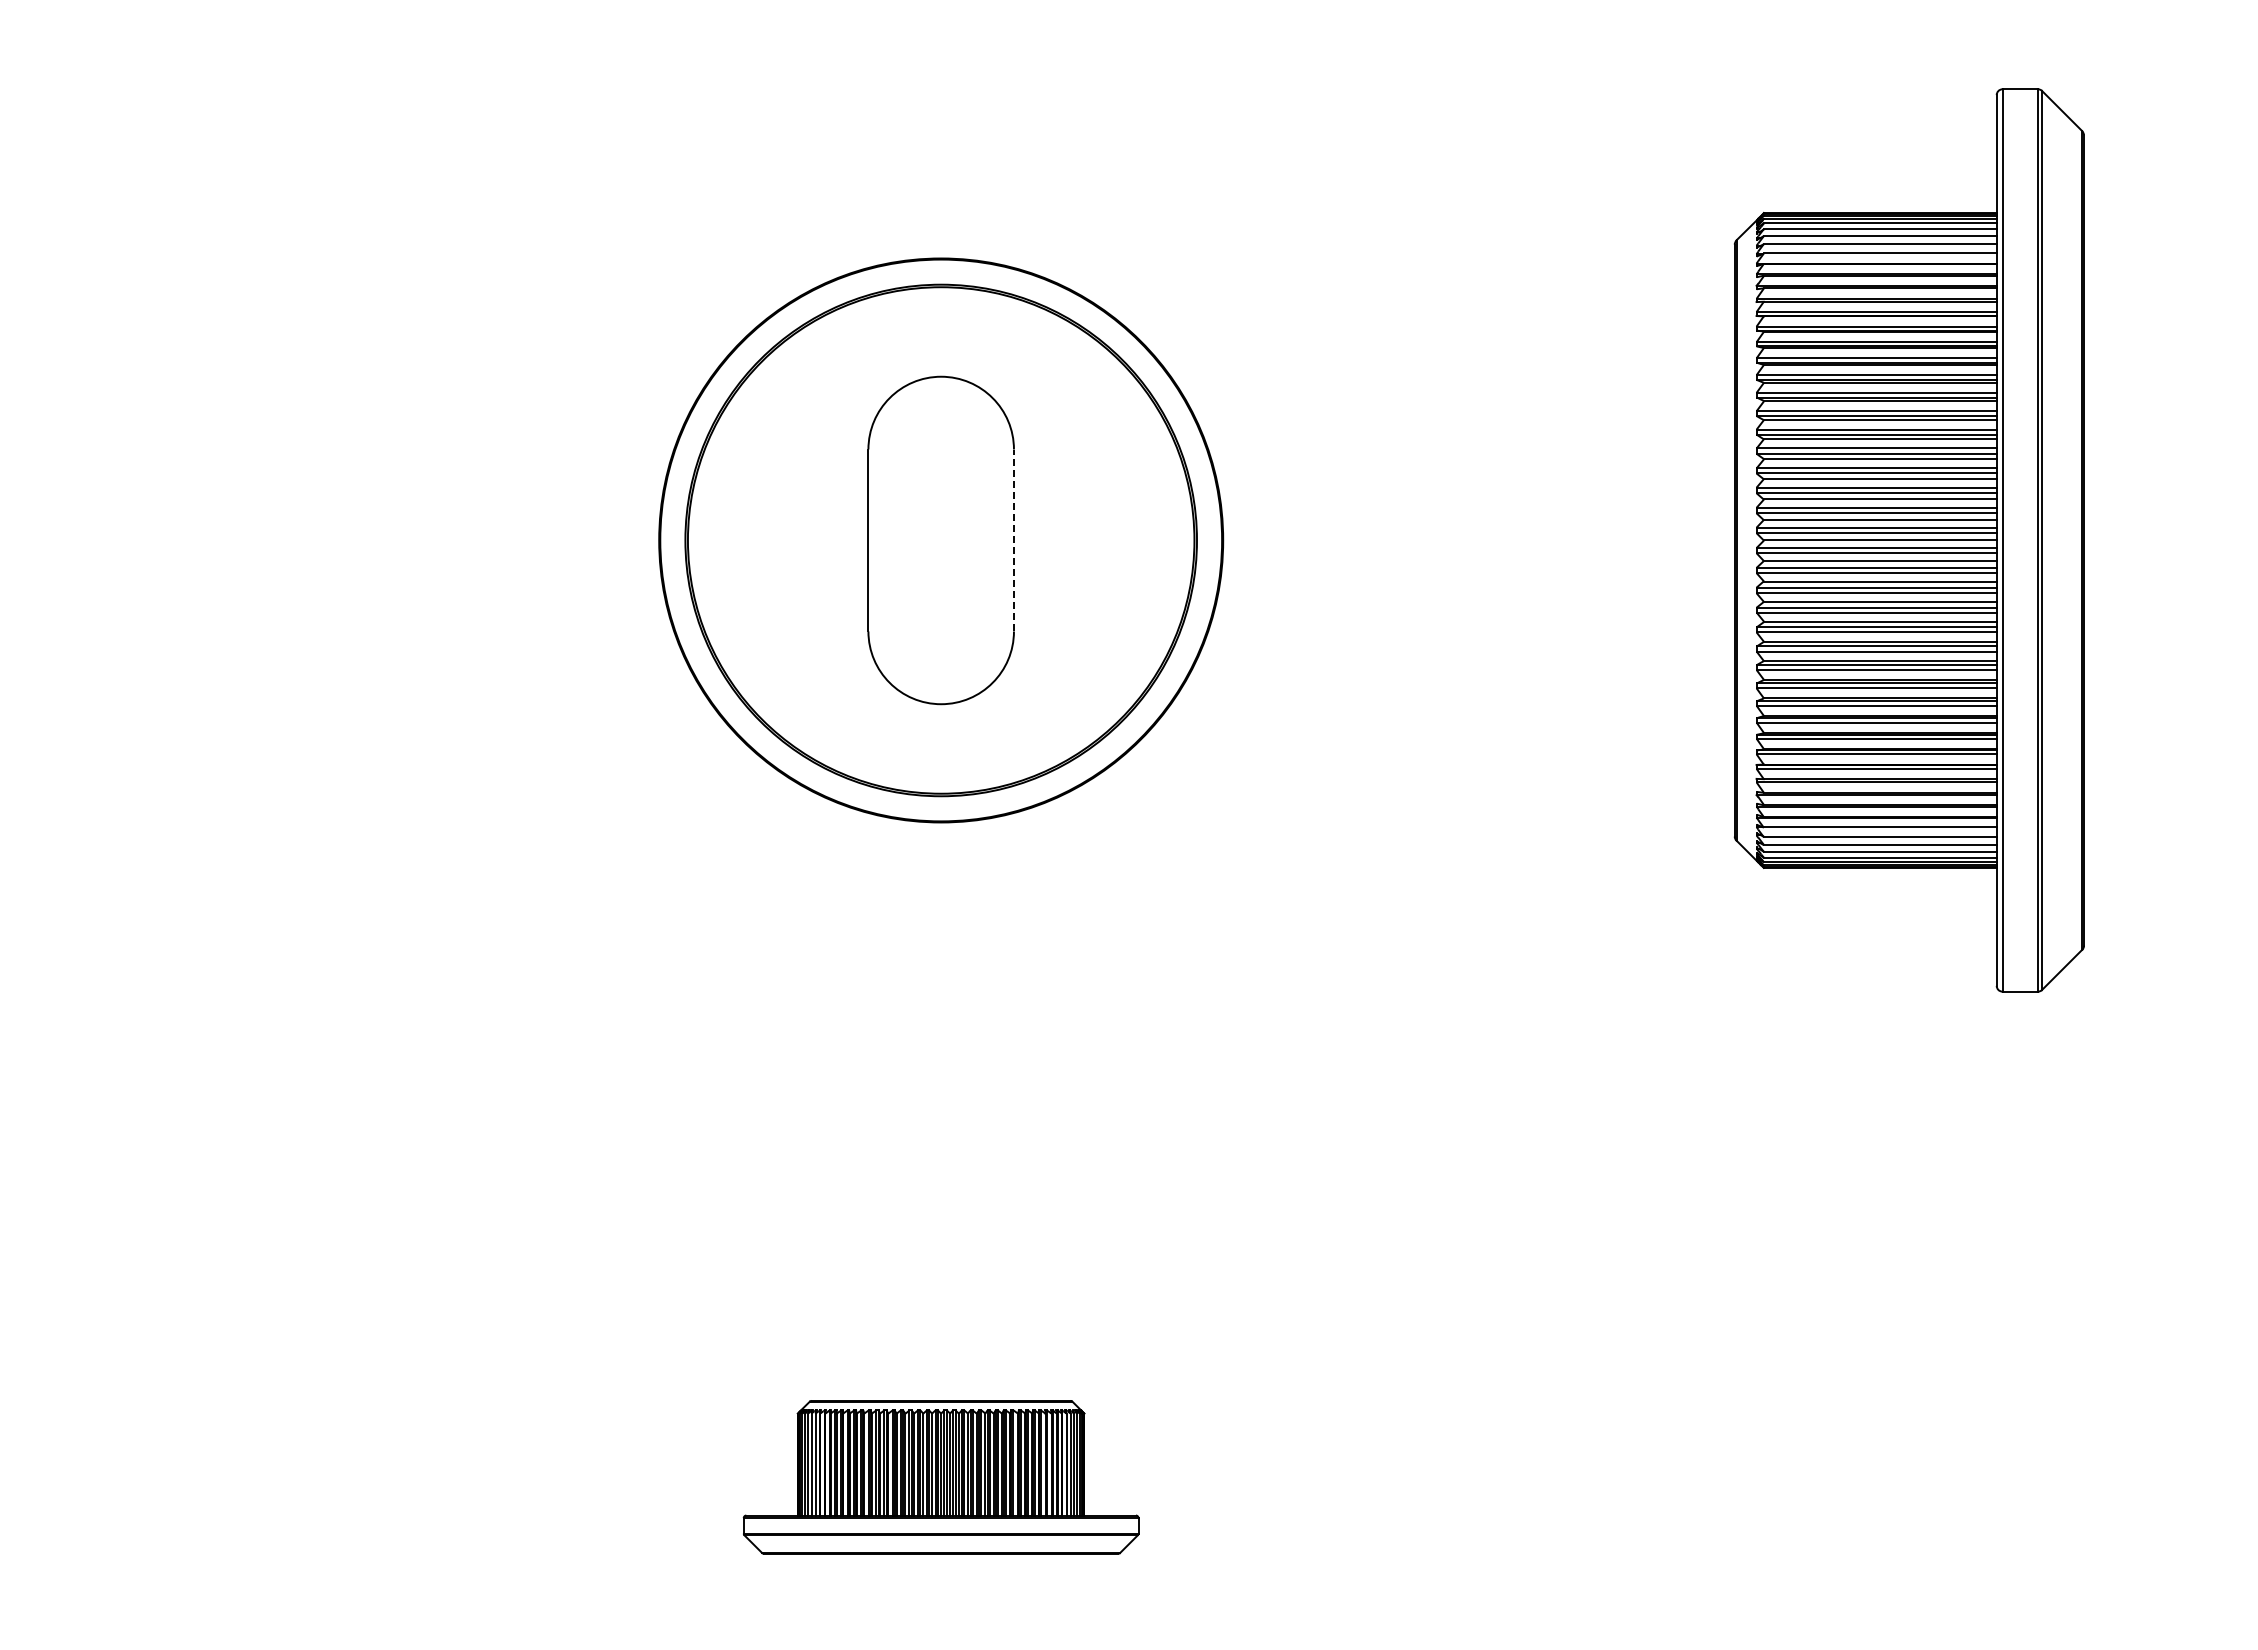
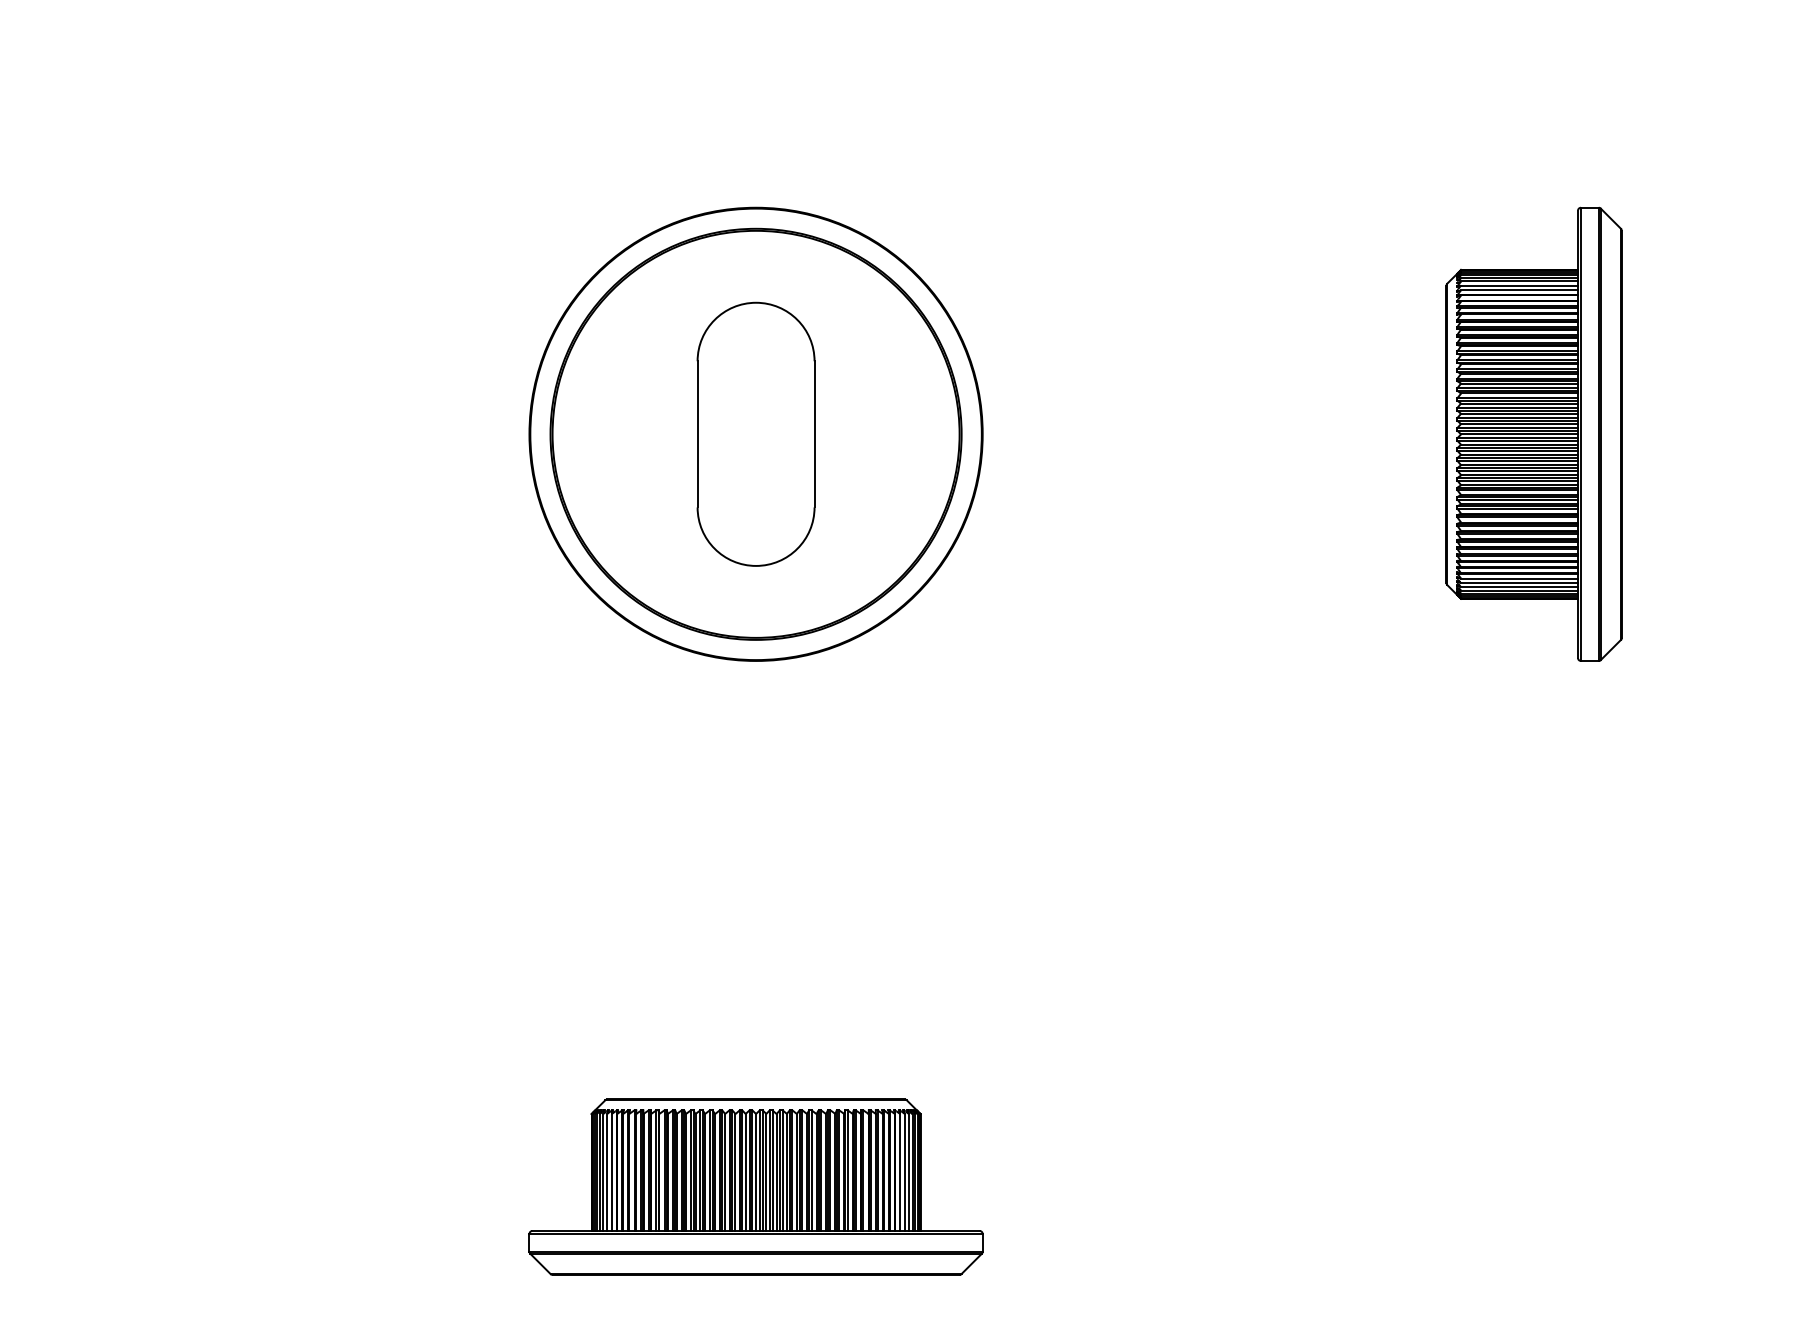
line: (1013, 540) -> (814, 434), dashed -> solid
part: (1909, 540) -> (1534, 434), size x0.62
part: (940, 1477) -> (755, 1187), size x1.43

